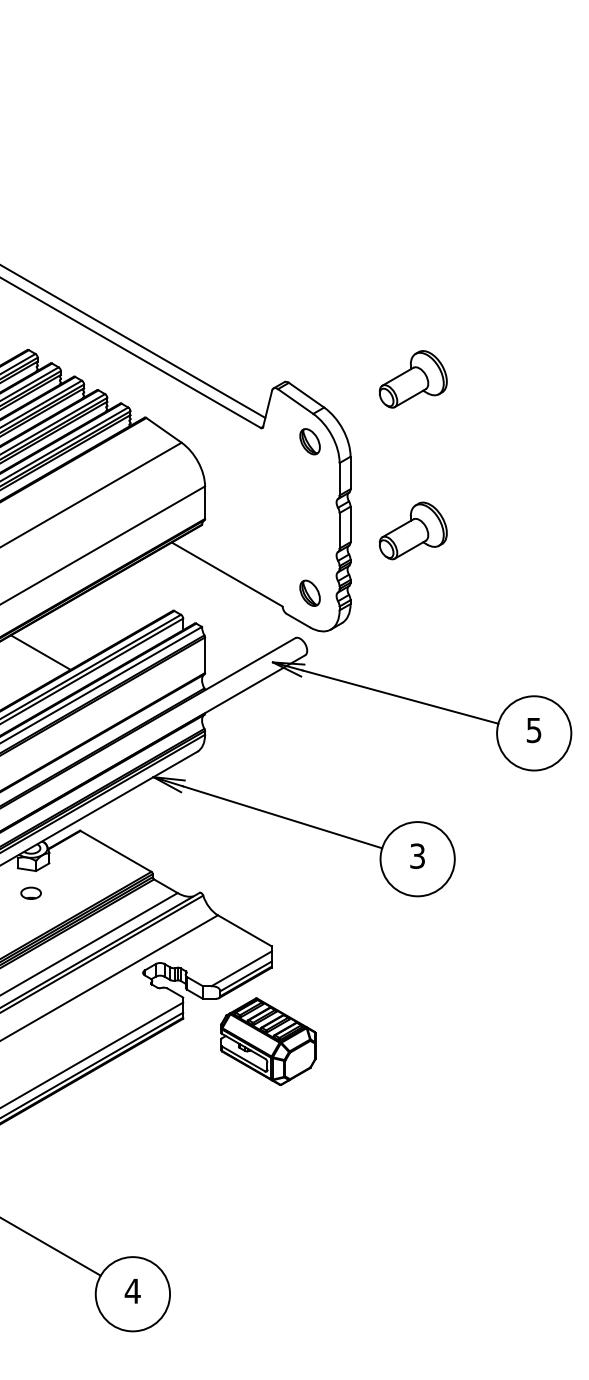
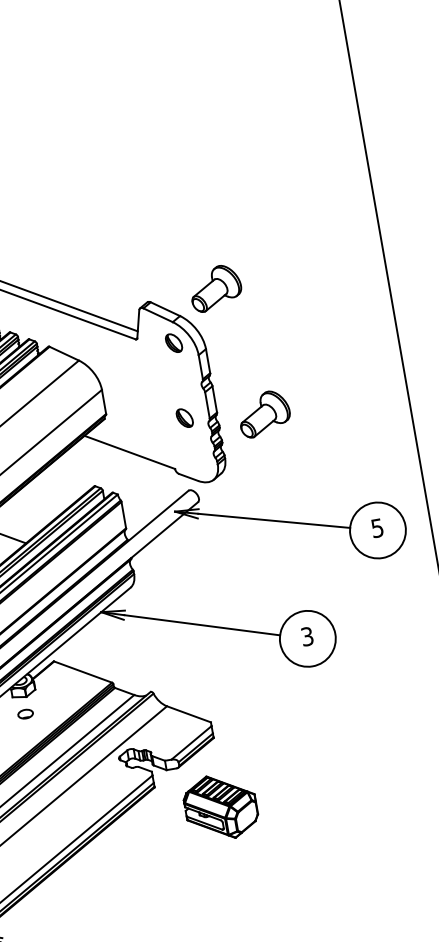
part: (412, 379) -> (215, 288), moved
part: (412, 530) -> (263, 413), moved
part: (309, 592) -> (184, 417), moved
part: (268, 1041) -> (220, 807), moved

